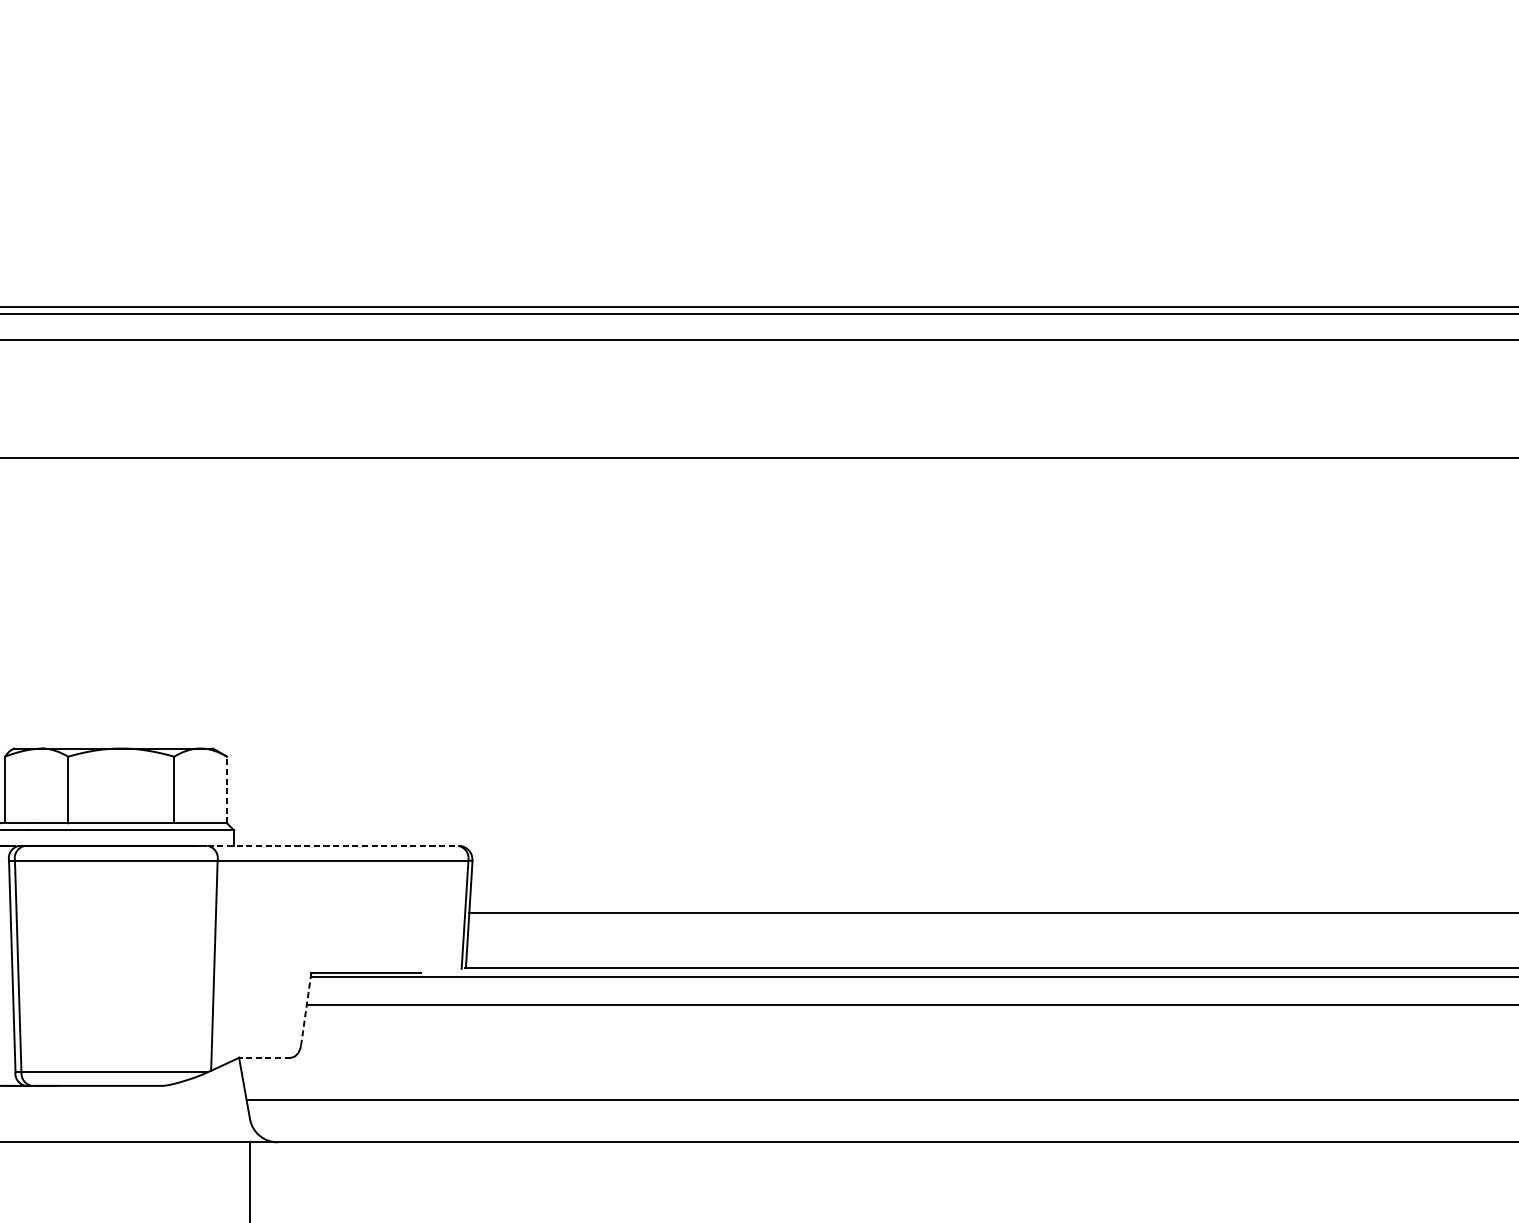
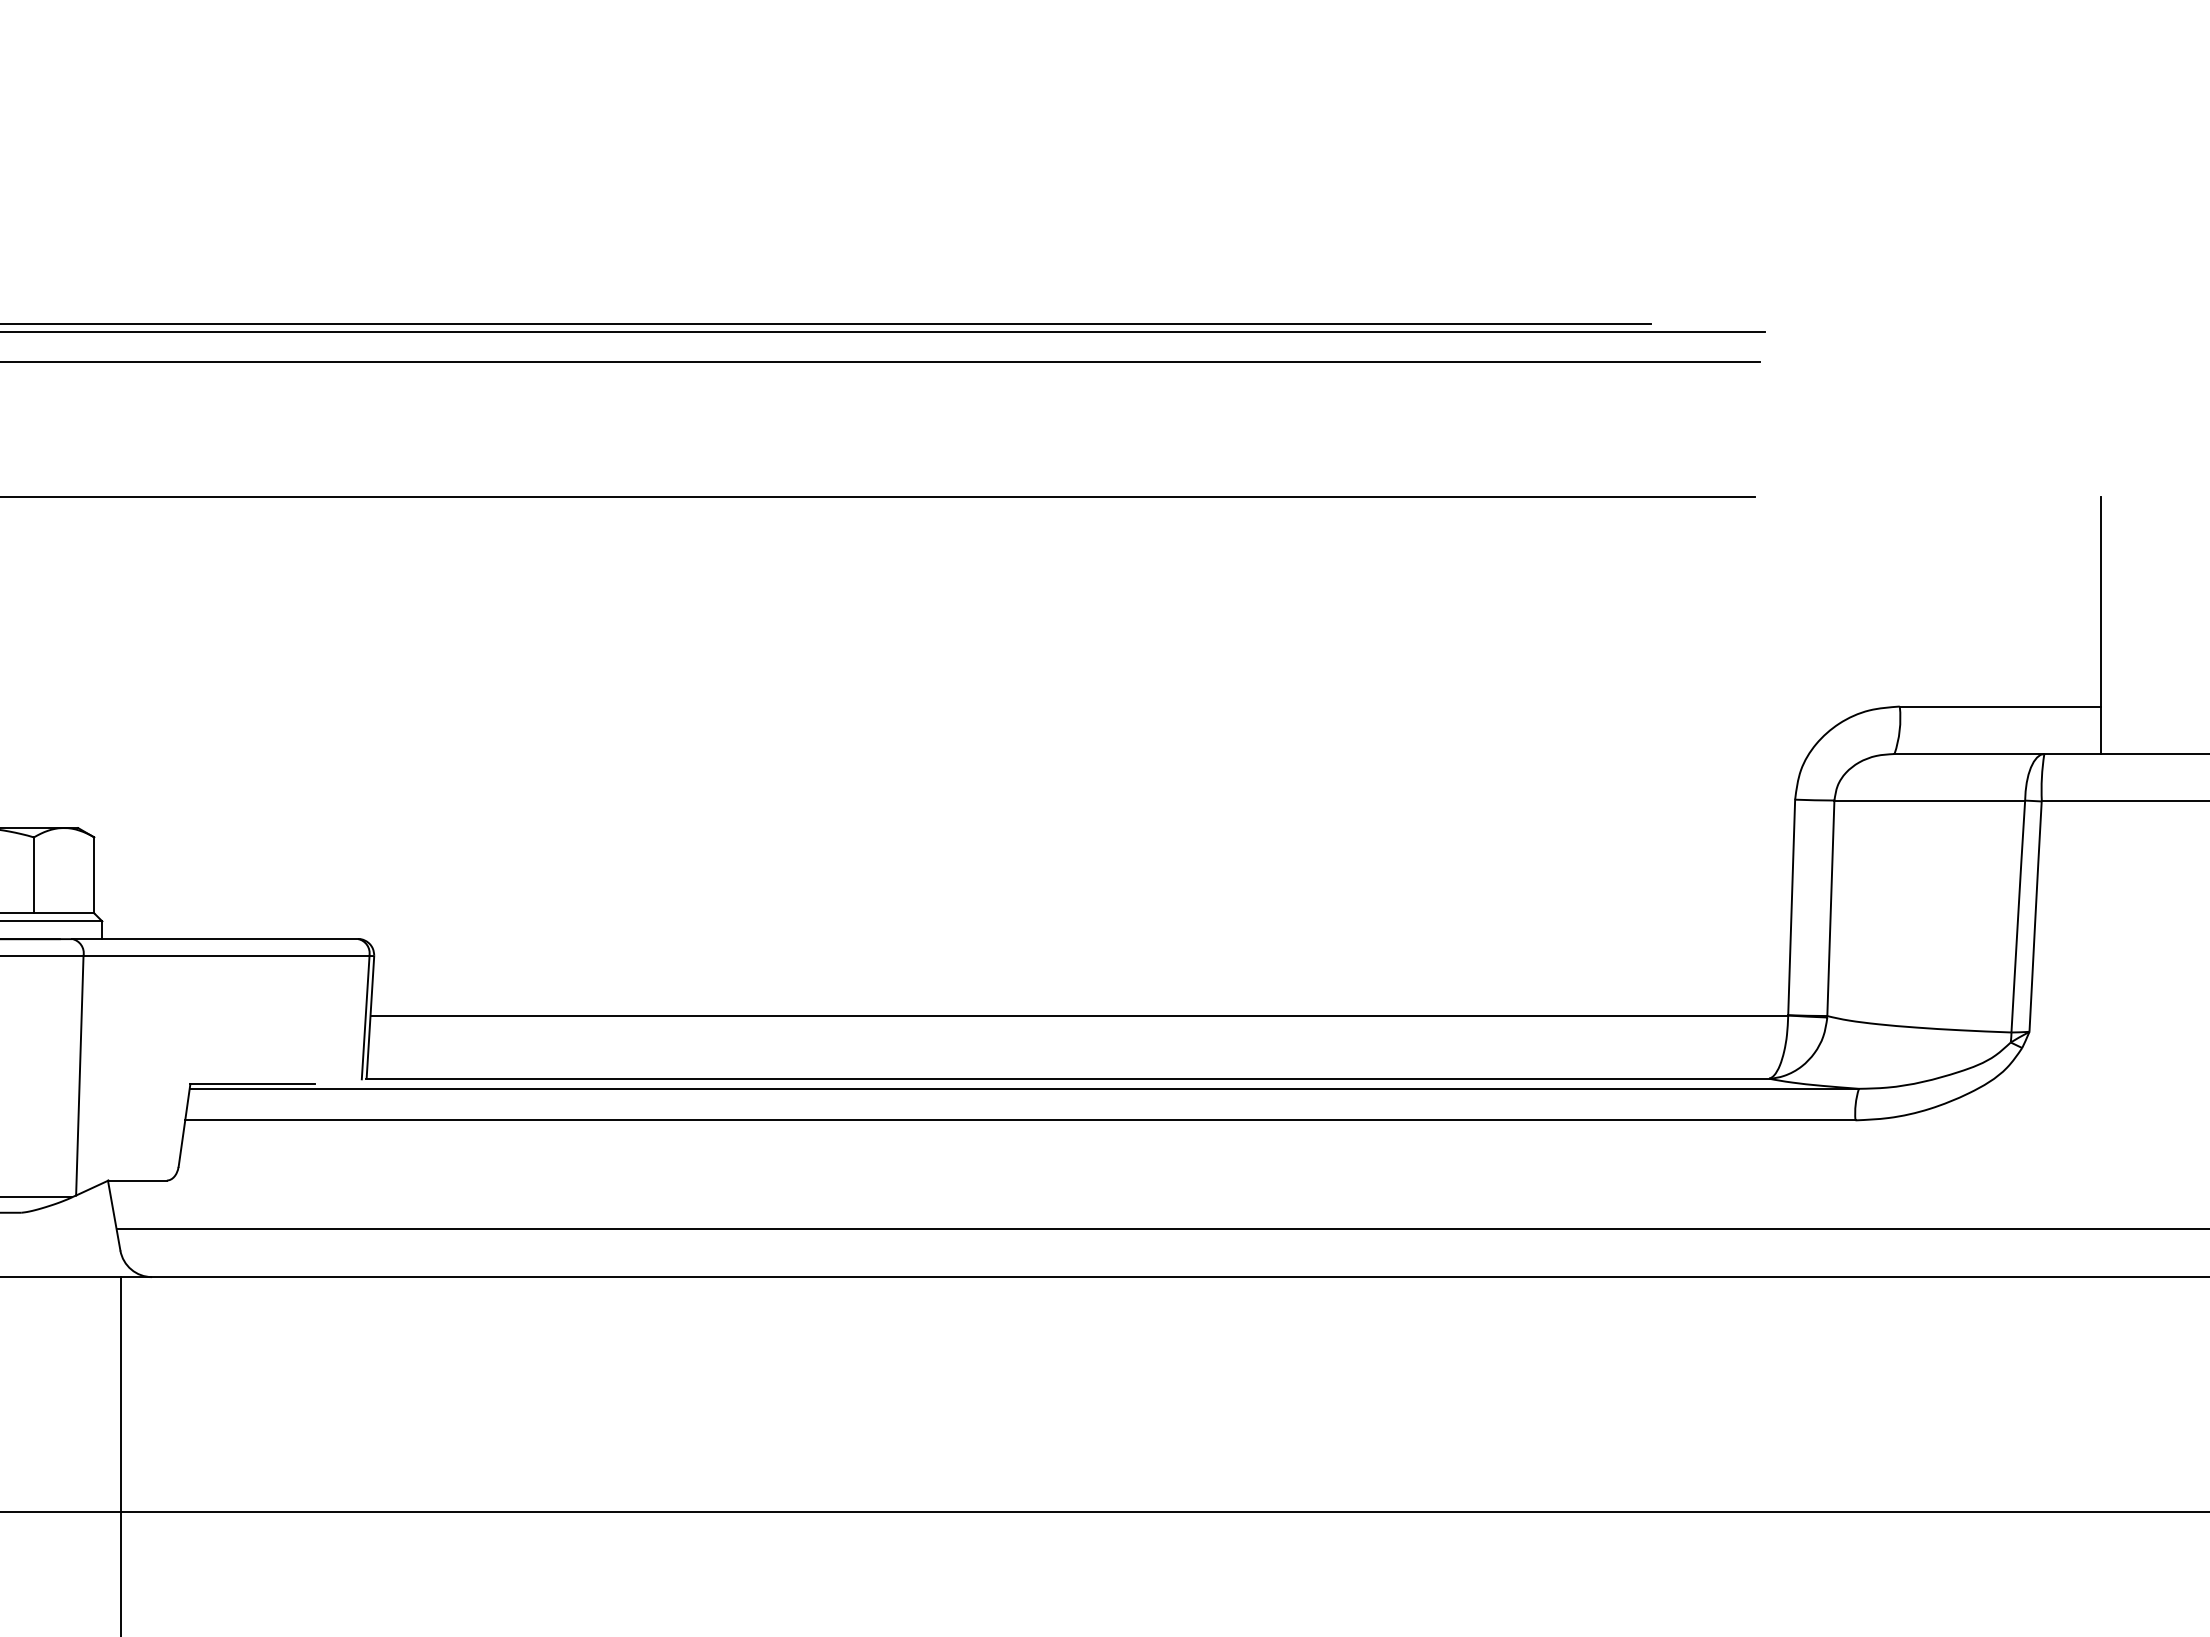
line: (227, 790) -> (94, 875), dashed -> solid
line: (333, 846) -> (215, 939), dashed -> solid
line: (306, 1009) -> (184, 1125), dashed -> solid
line: (264, 1057) -> (137, 1180), dashed -> solid

